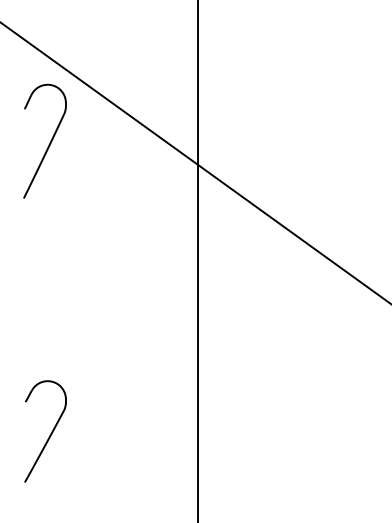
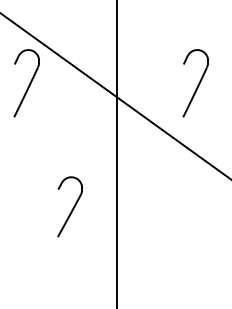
part: (330, 141) -> (195, 83), added
part: (44, 430) -> (69, 206), moved

